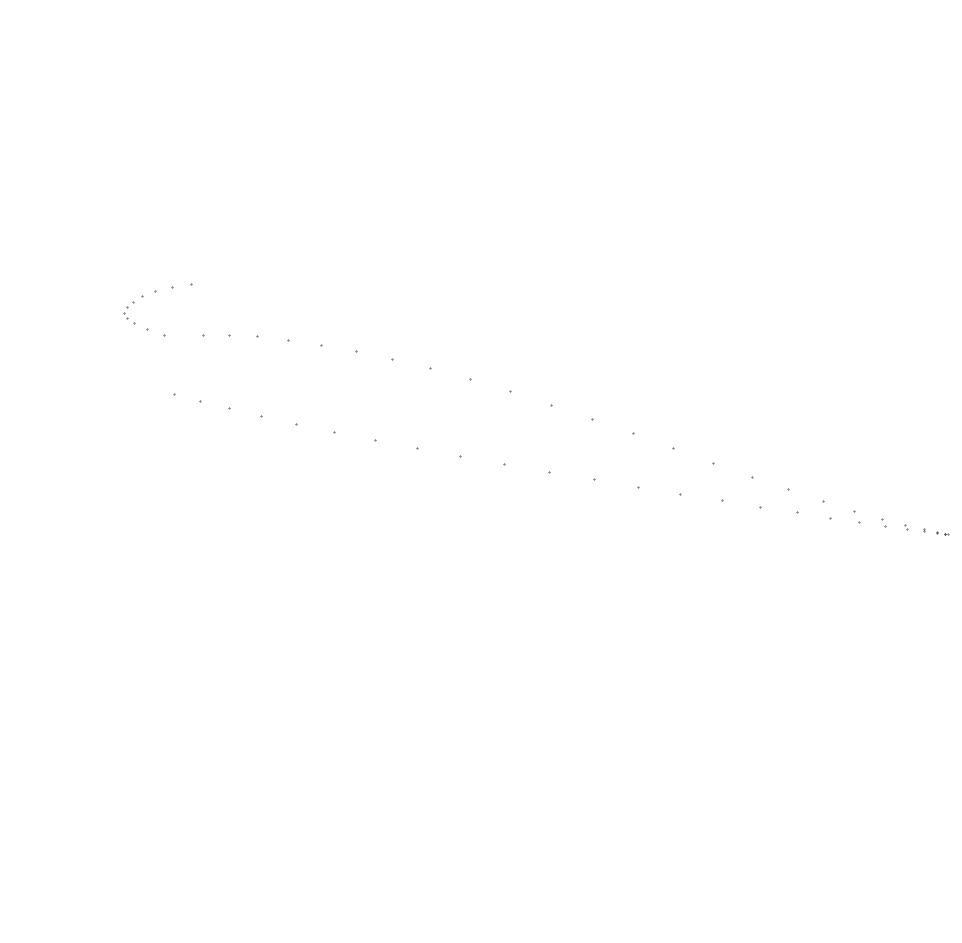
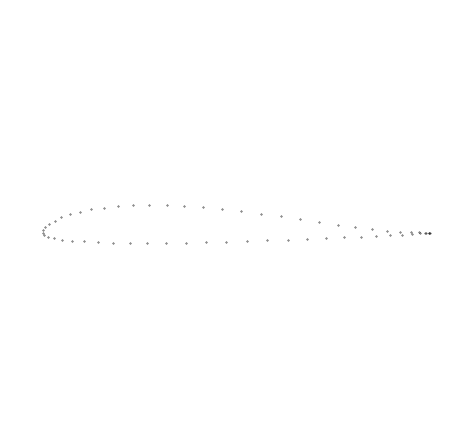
part: (156, 306) -> (56, 227), moved

